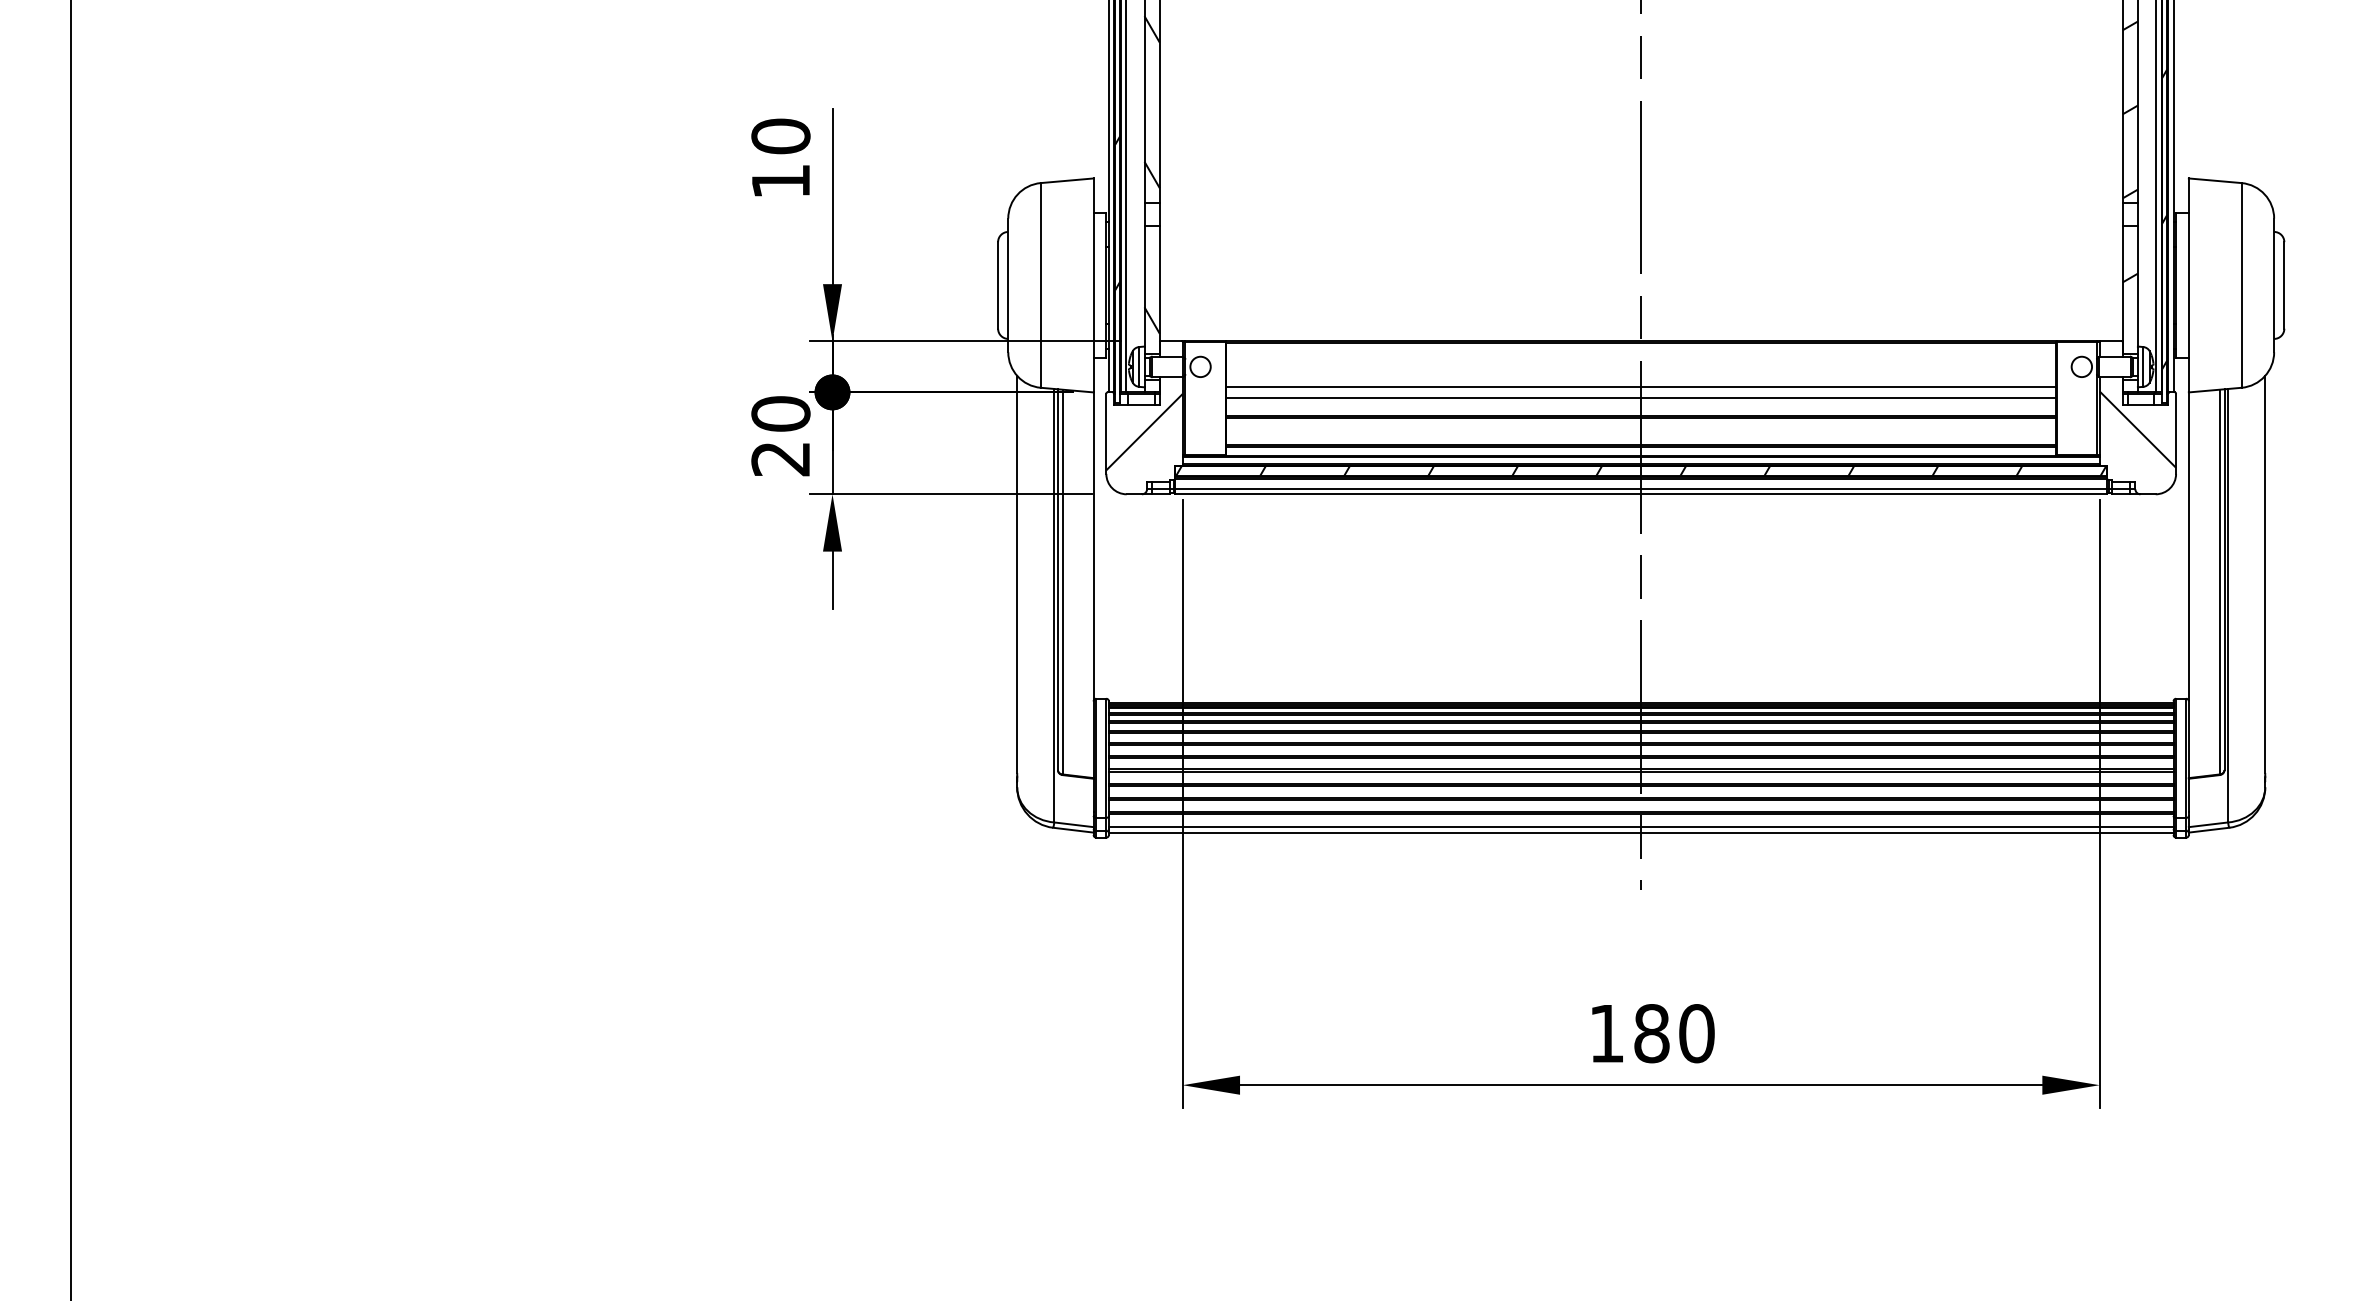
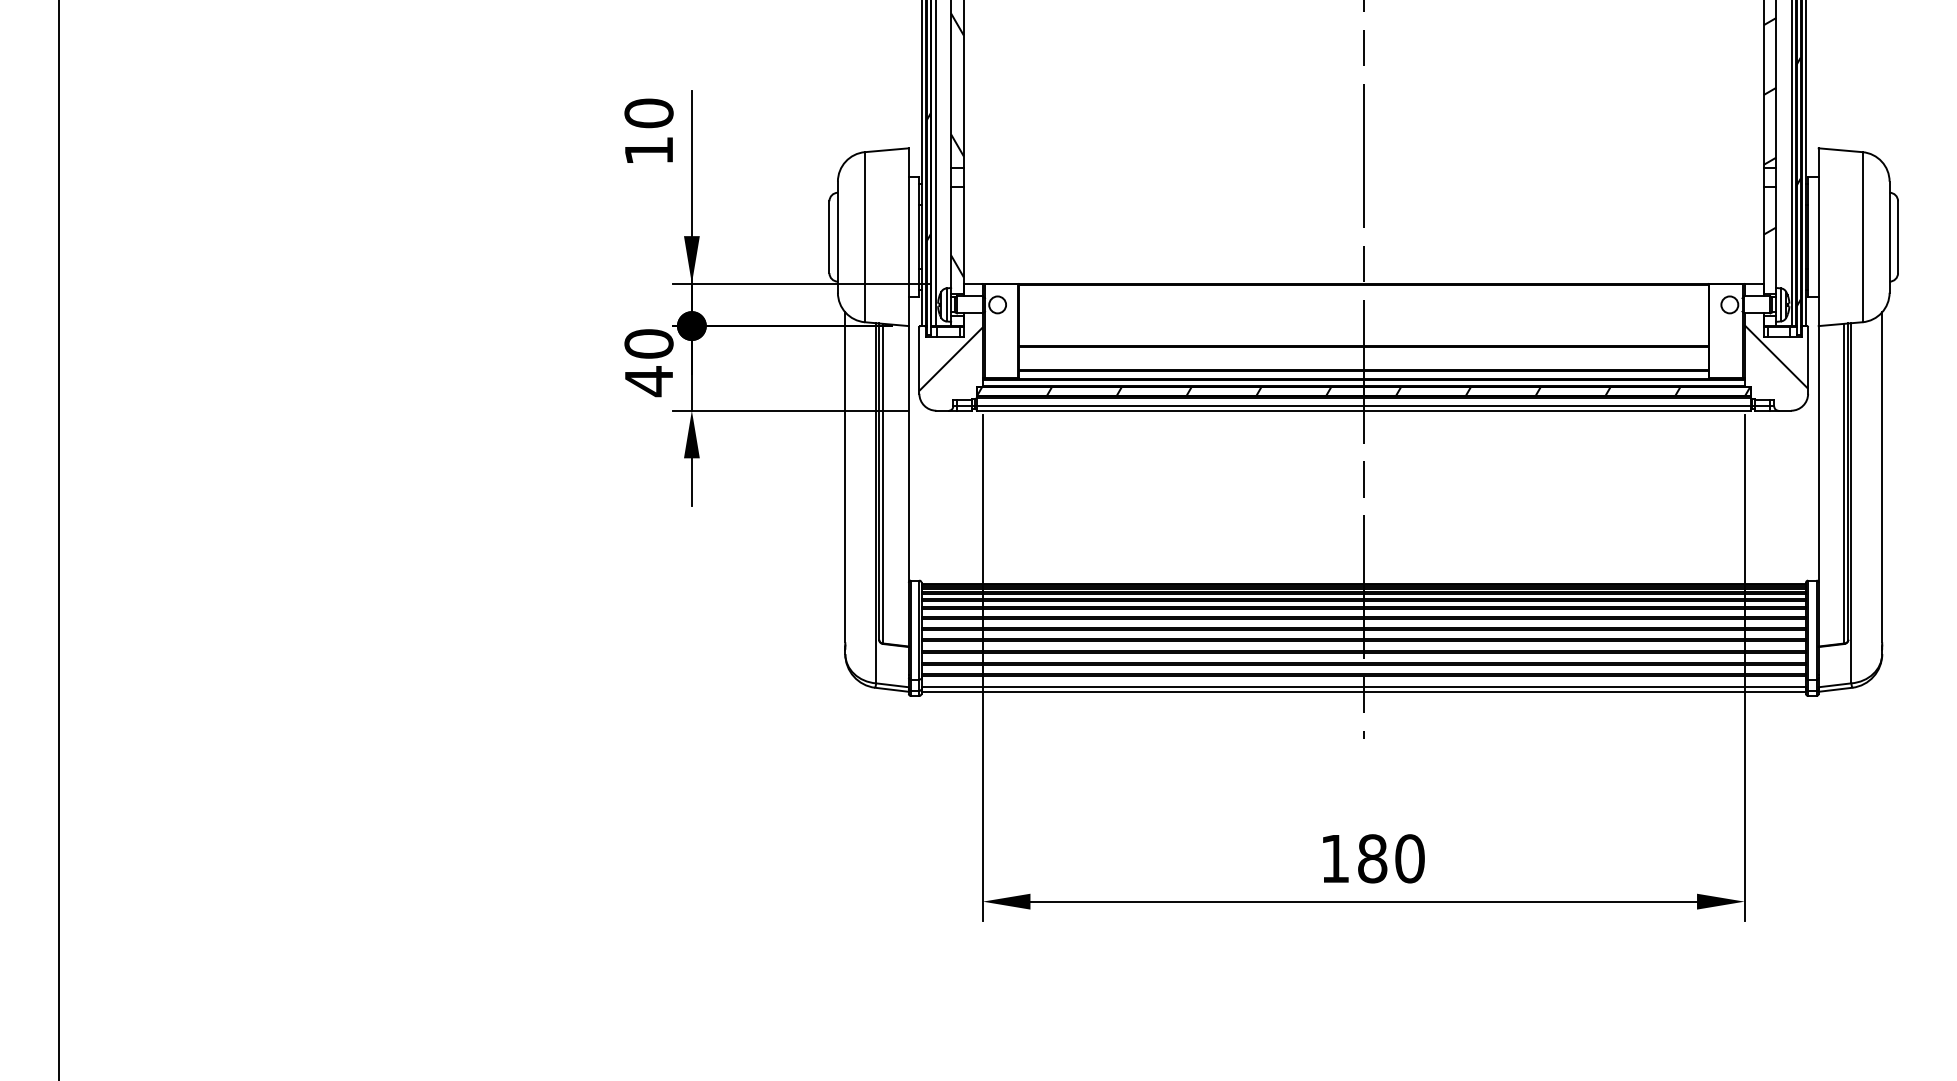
line: (1641, 387) -> (1363, 321), removed
line: (1641, 397) -> (1363, 330), removed
text: (780, 458) -> (648, 380), 20 -> 40

